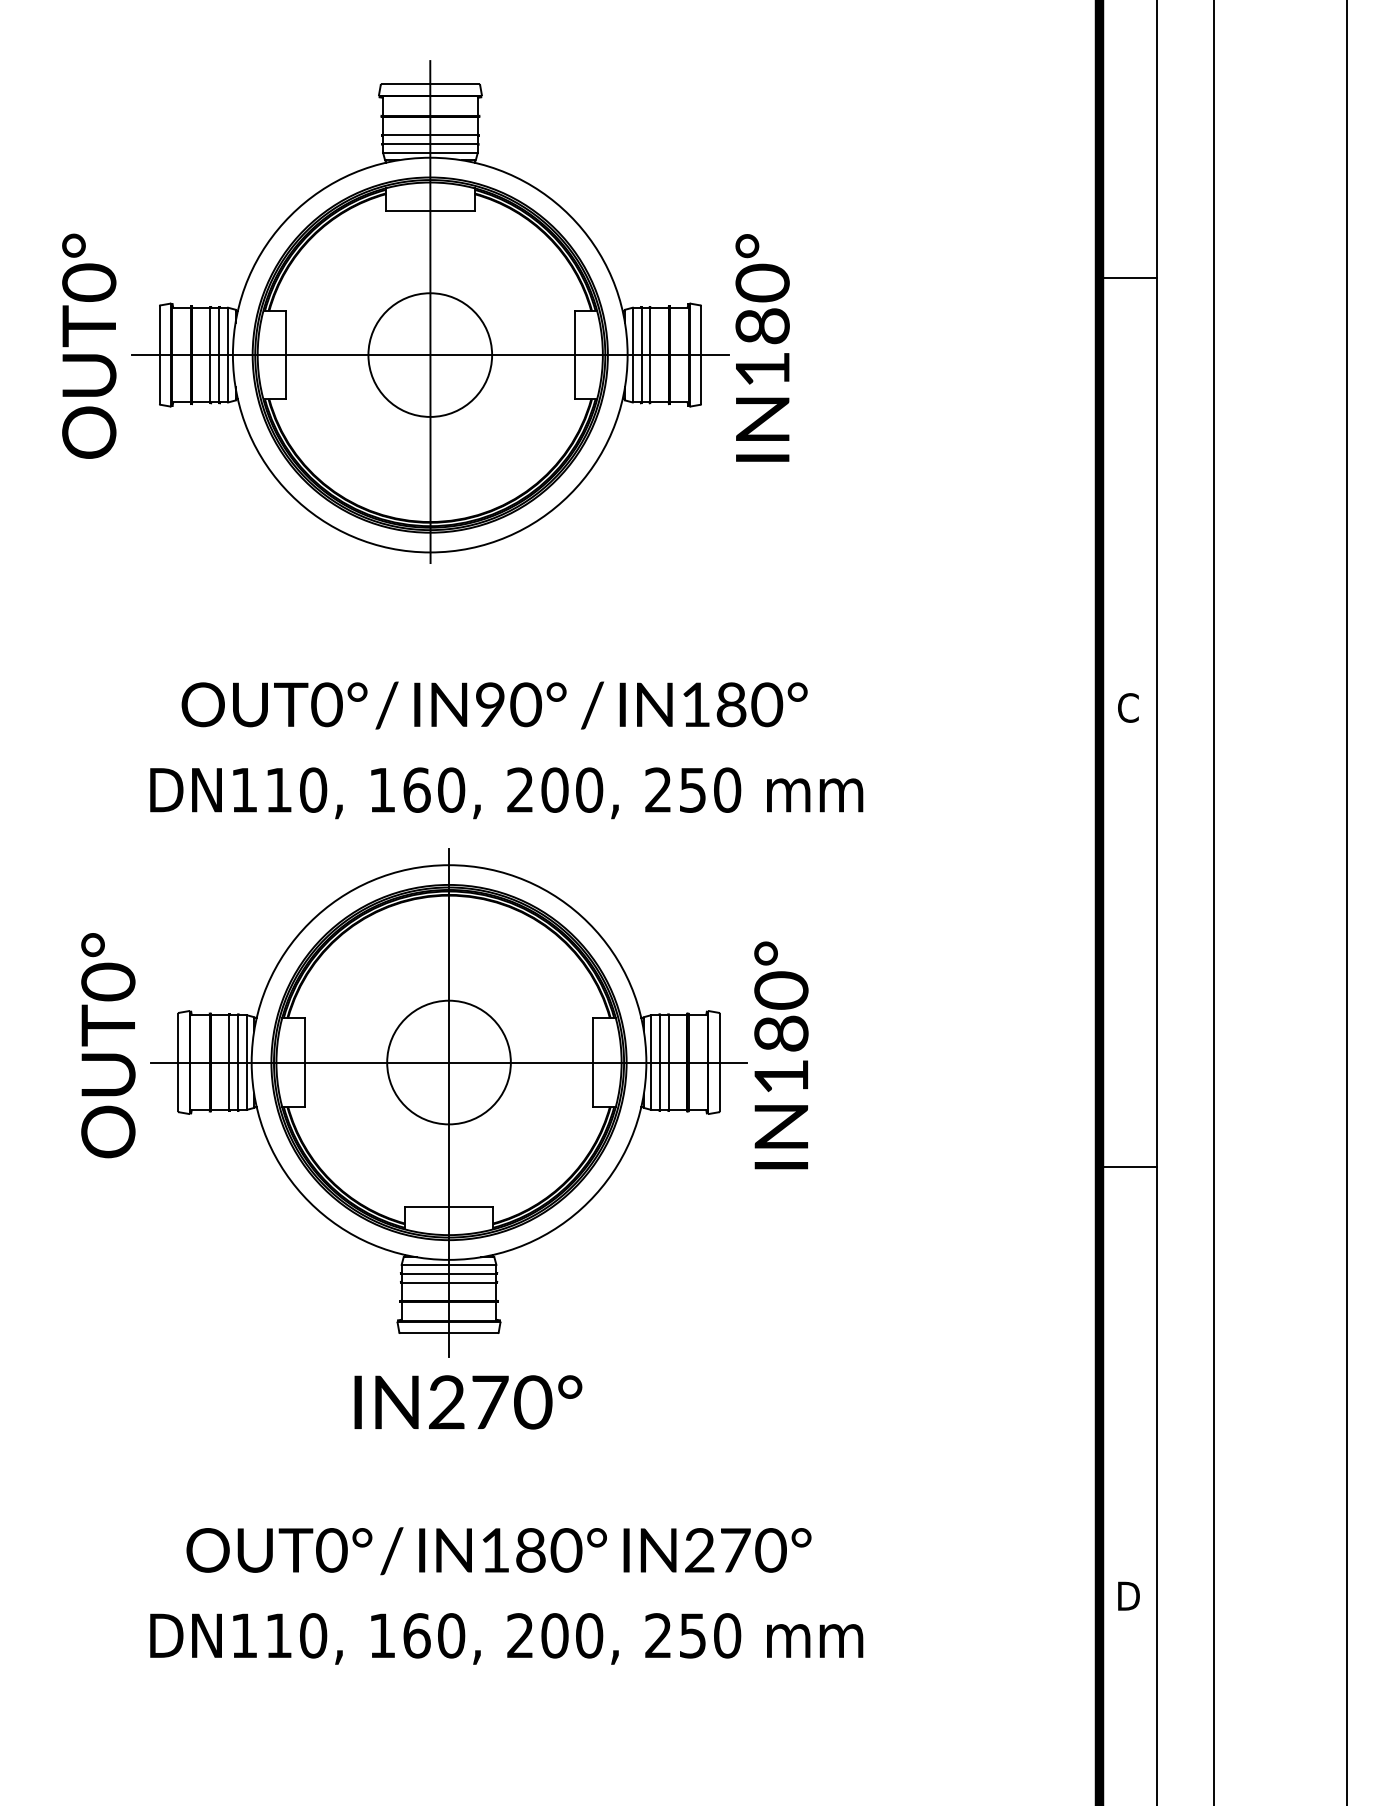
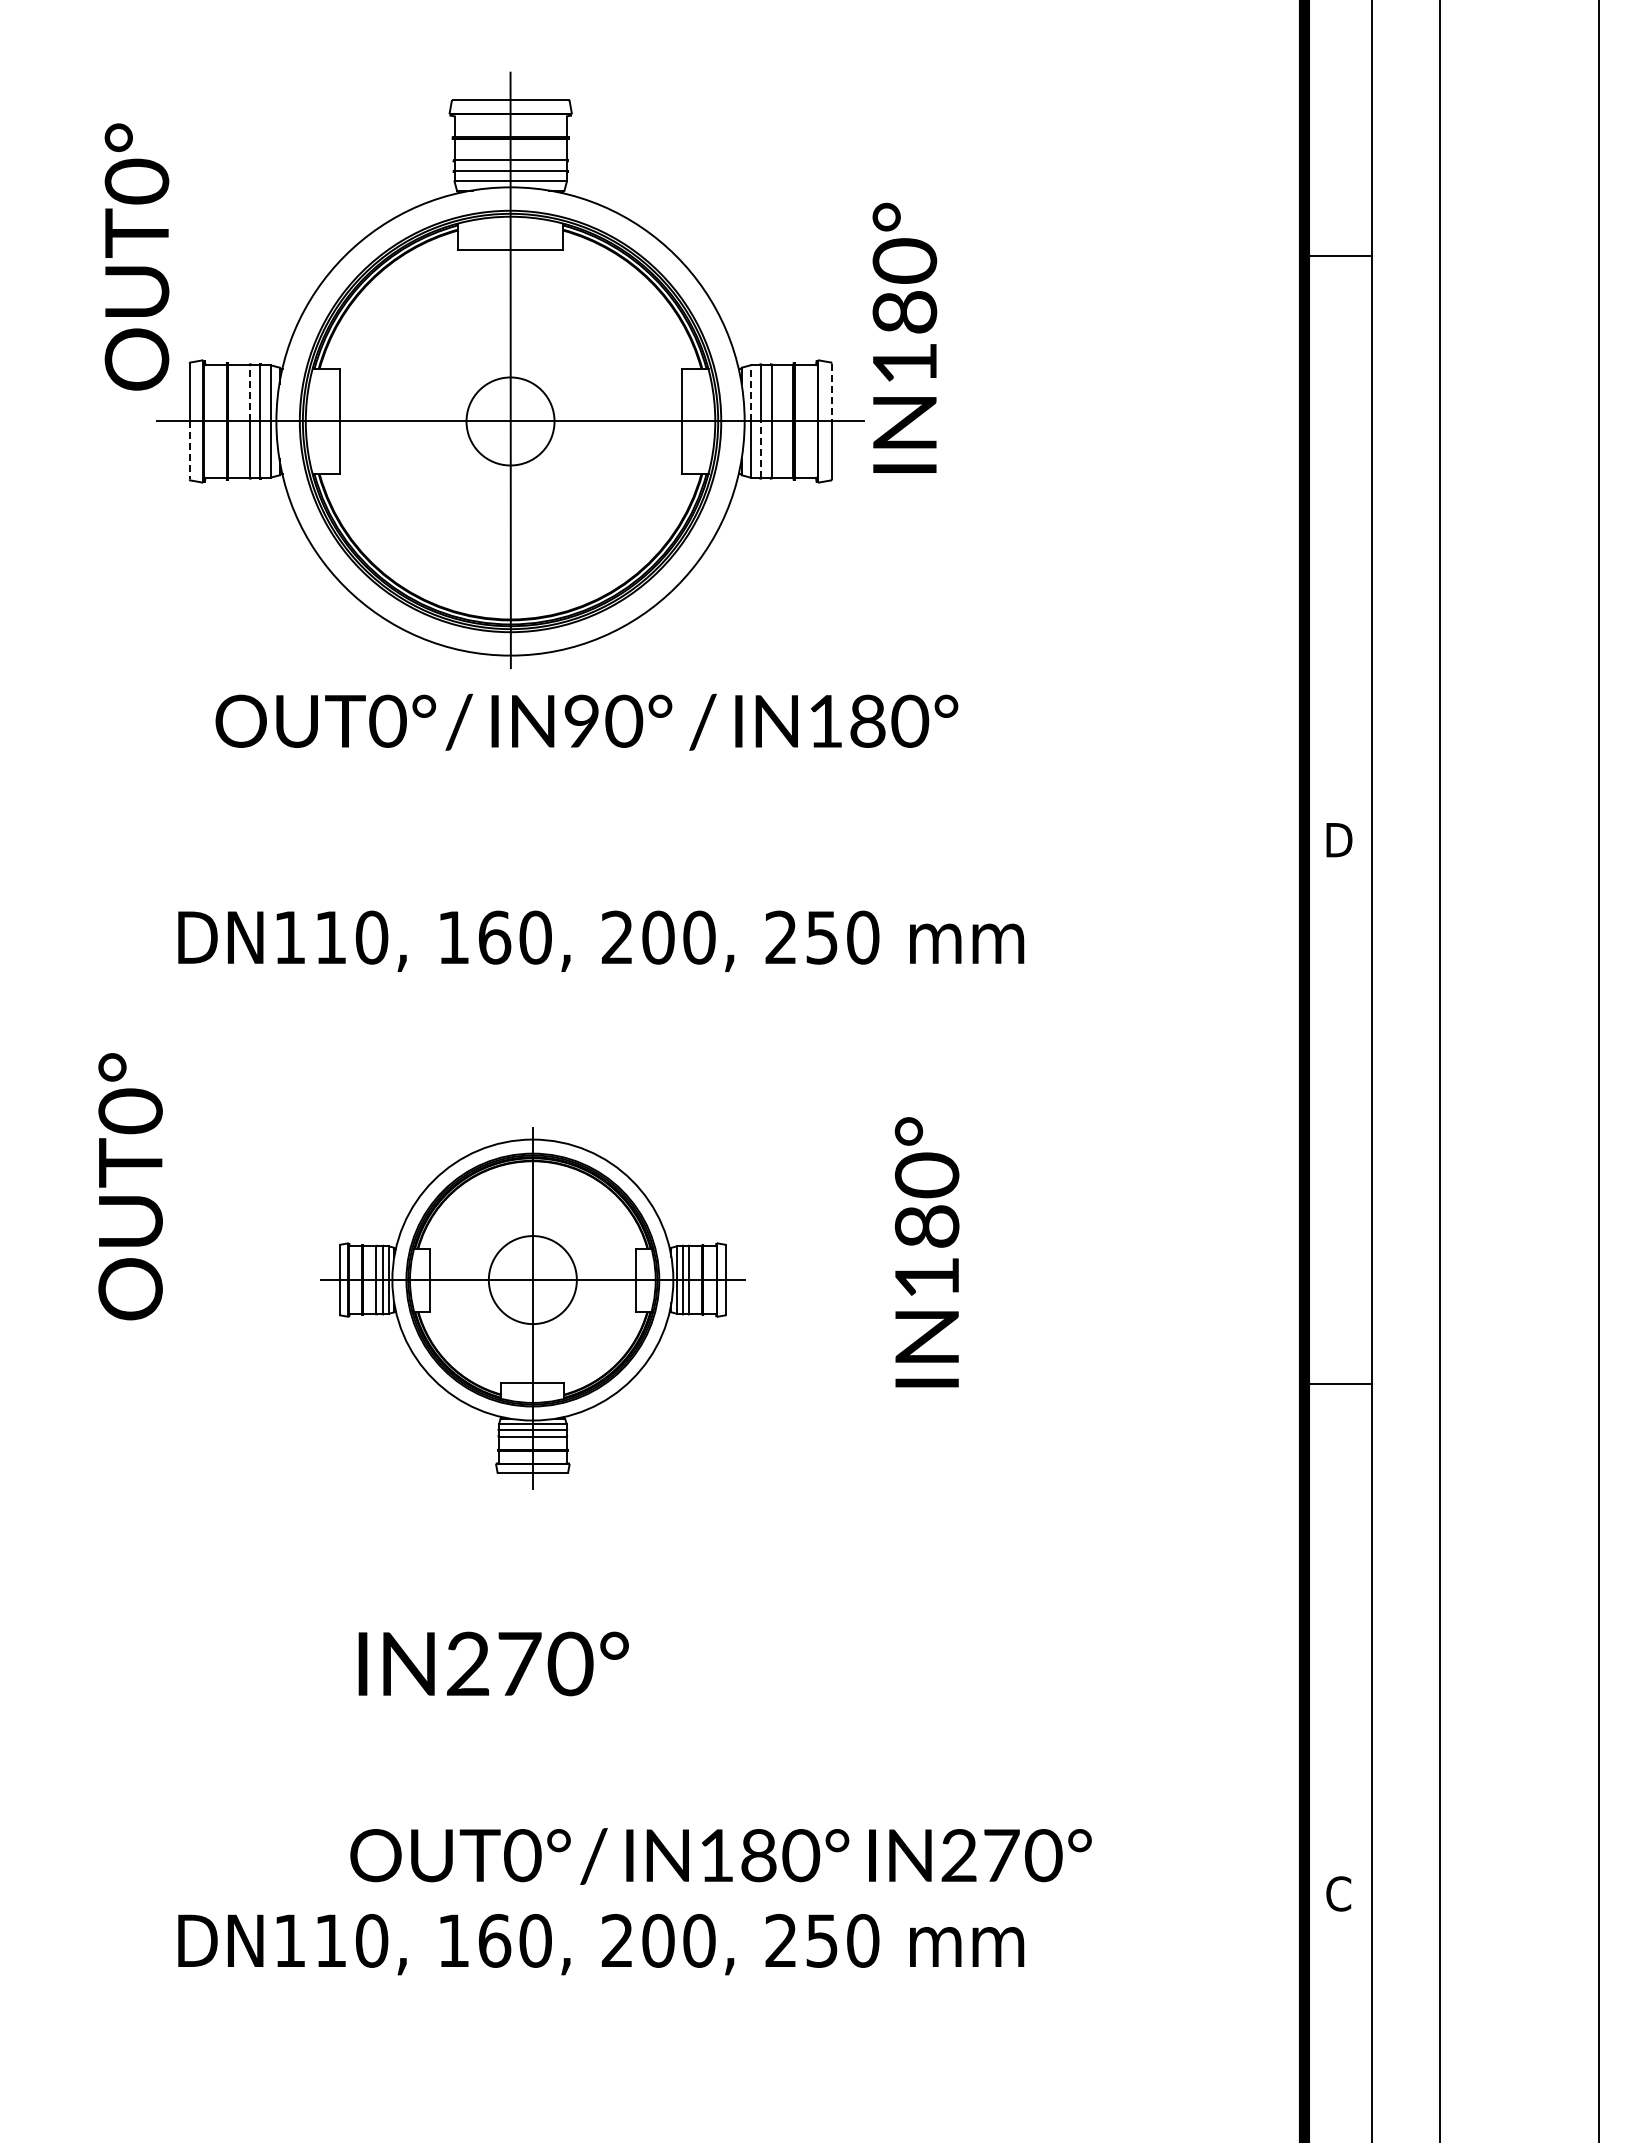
line: (1128, 278) -> (1338, 256), moved
line: (210, 330) -> (249, 392), solid -> dashed
line: (632, 330) -> (750, 392), solid -> dashed
line: (700, 330) -> (831, 392), solid -> dashed
text: (88, 345) -> (136, 256), moved
text: (762, 347) -> (904, 337), moved
circle: (430, 355) -> (510, 421), size x0.6
line: (641, 378) -> (761, 449), solid -> dashed
line: (159, 379) -> (189, 450), solid -> dashed
text: (494, 704) -> (586, 721), moved
text: (1129, 707) -> (1339, 839), C -> D
text: (108, 1045) -> (130, 1186), moved
part: (448, 1102) -> (532, 1308), size x0.6
text: (468, 1401) -> (493, 1663), moved
text: (498, 1551) -> (720, 1856), moved
text: (1129, 1595) -> (1339, 1893), D -> C

